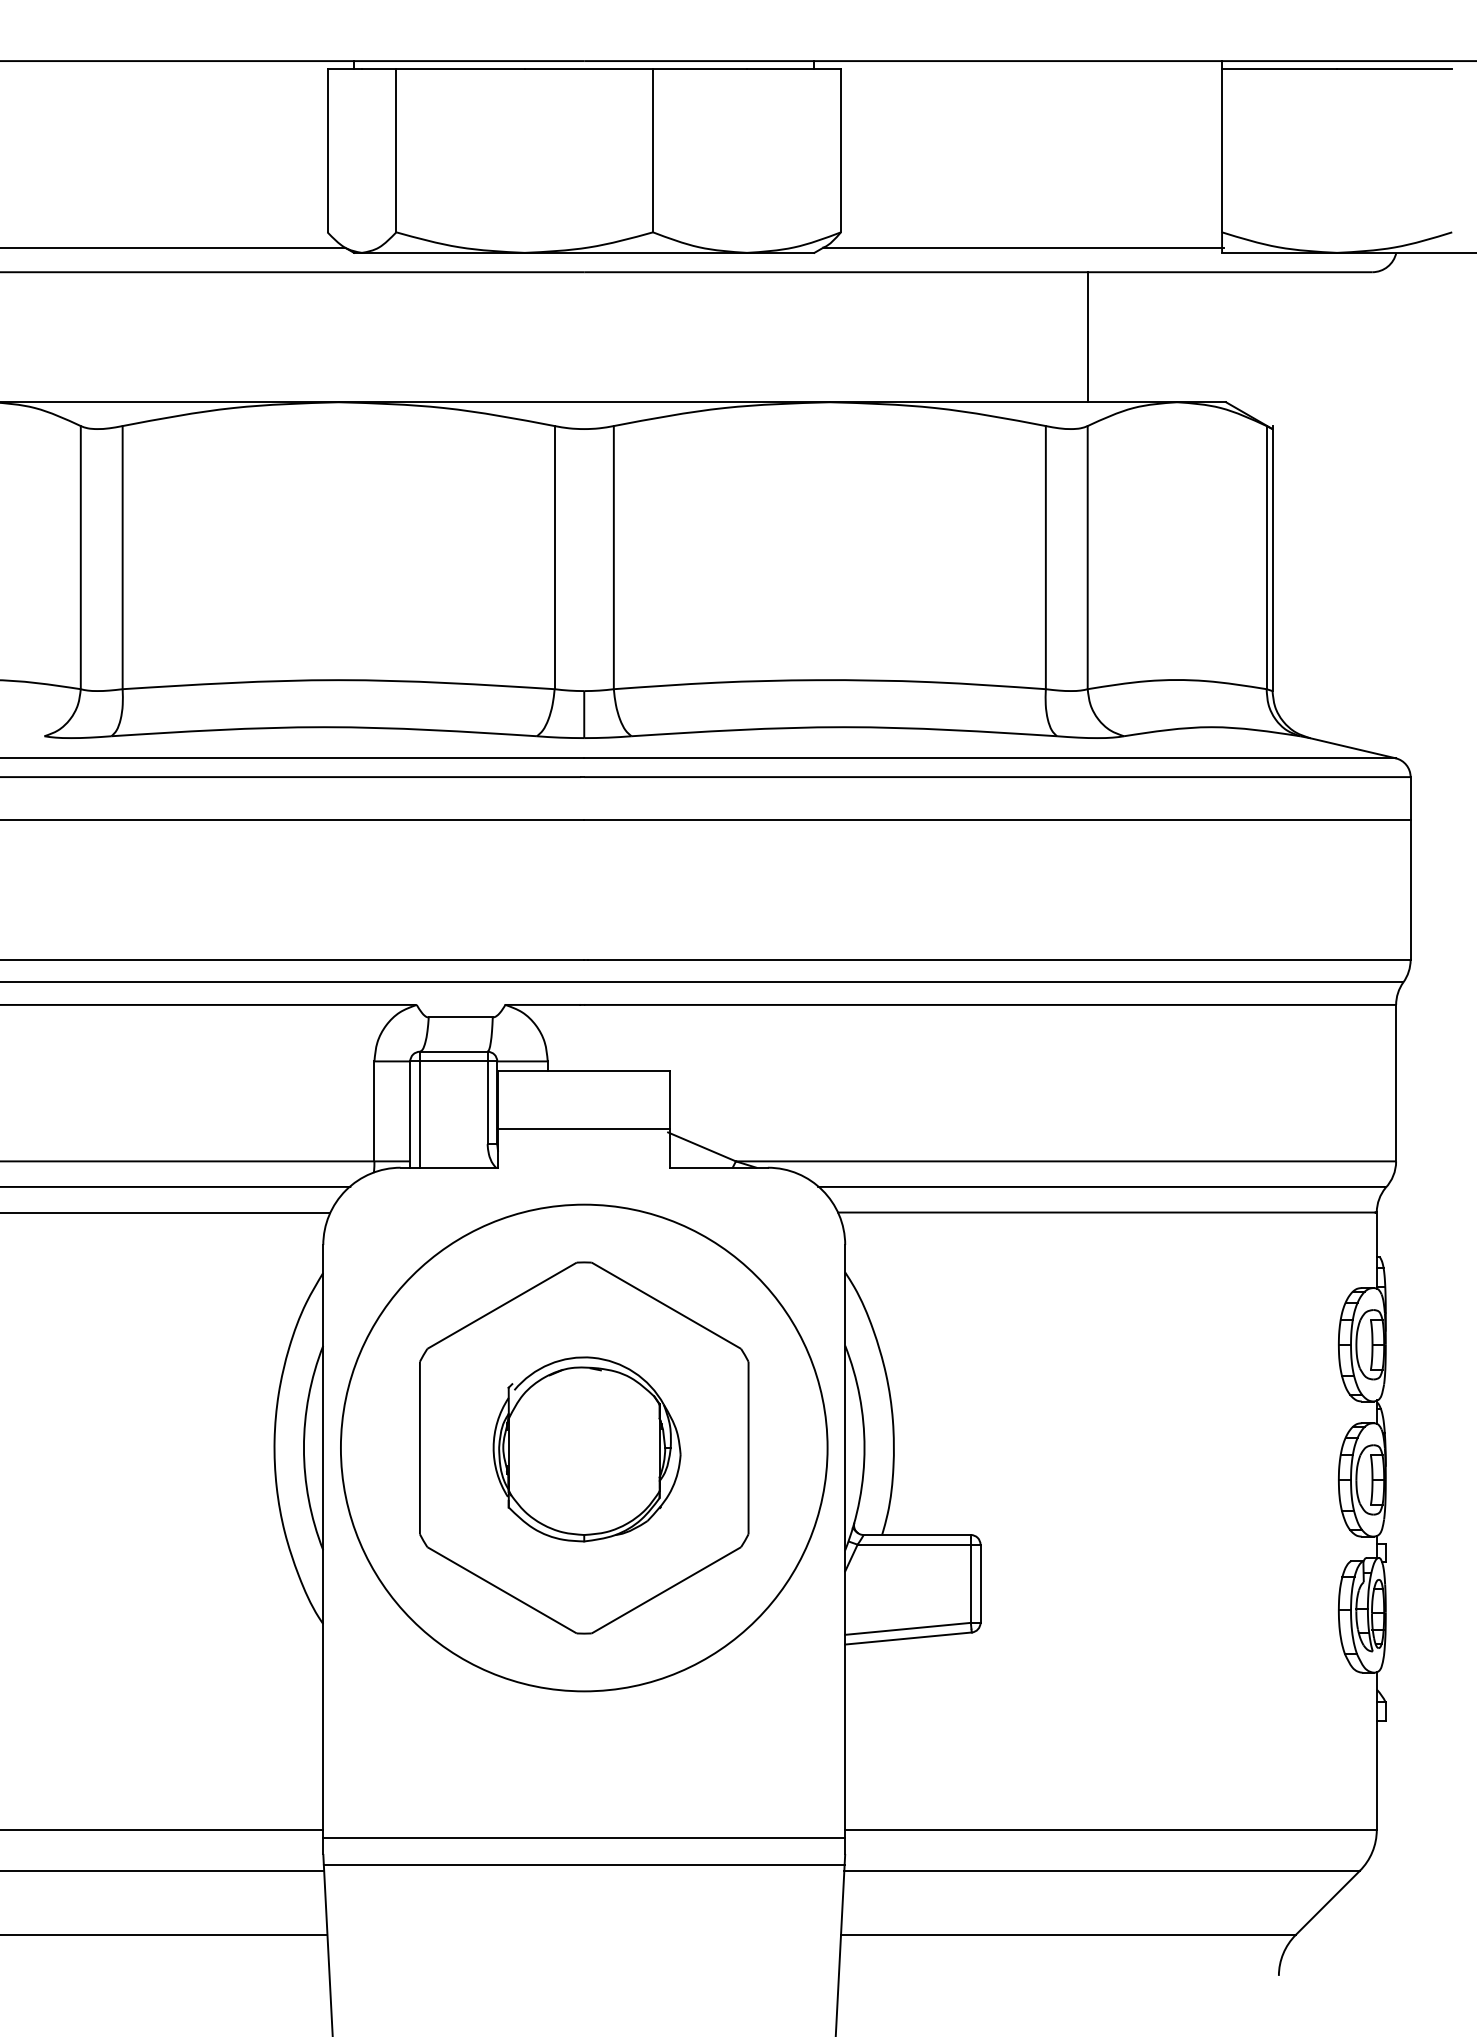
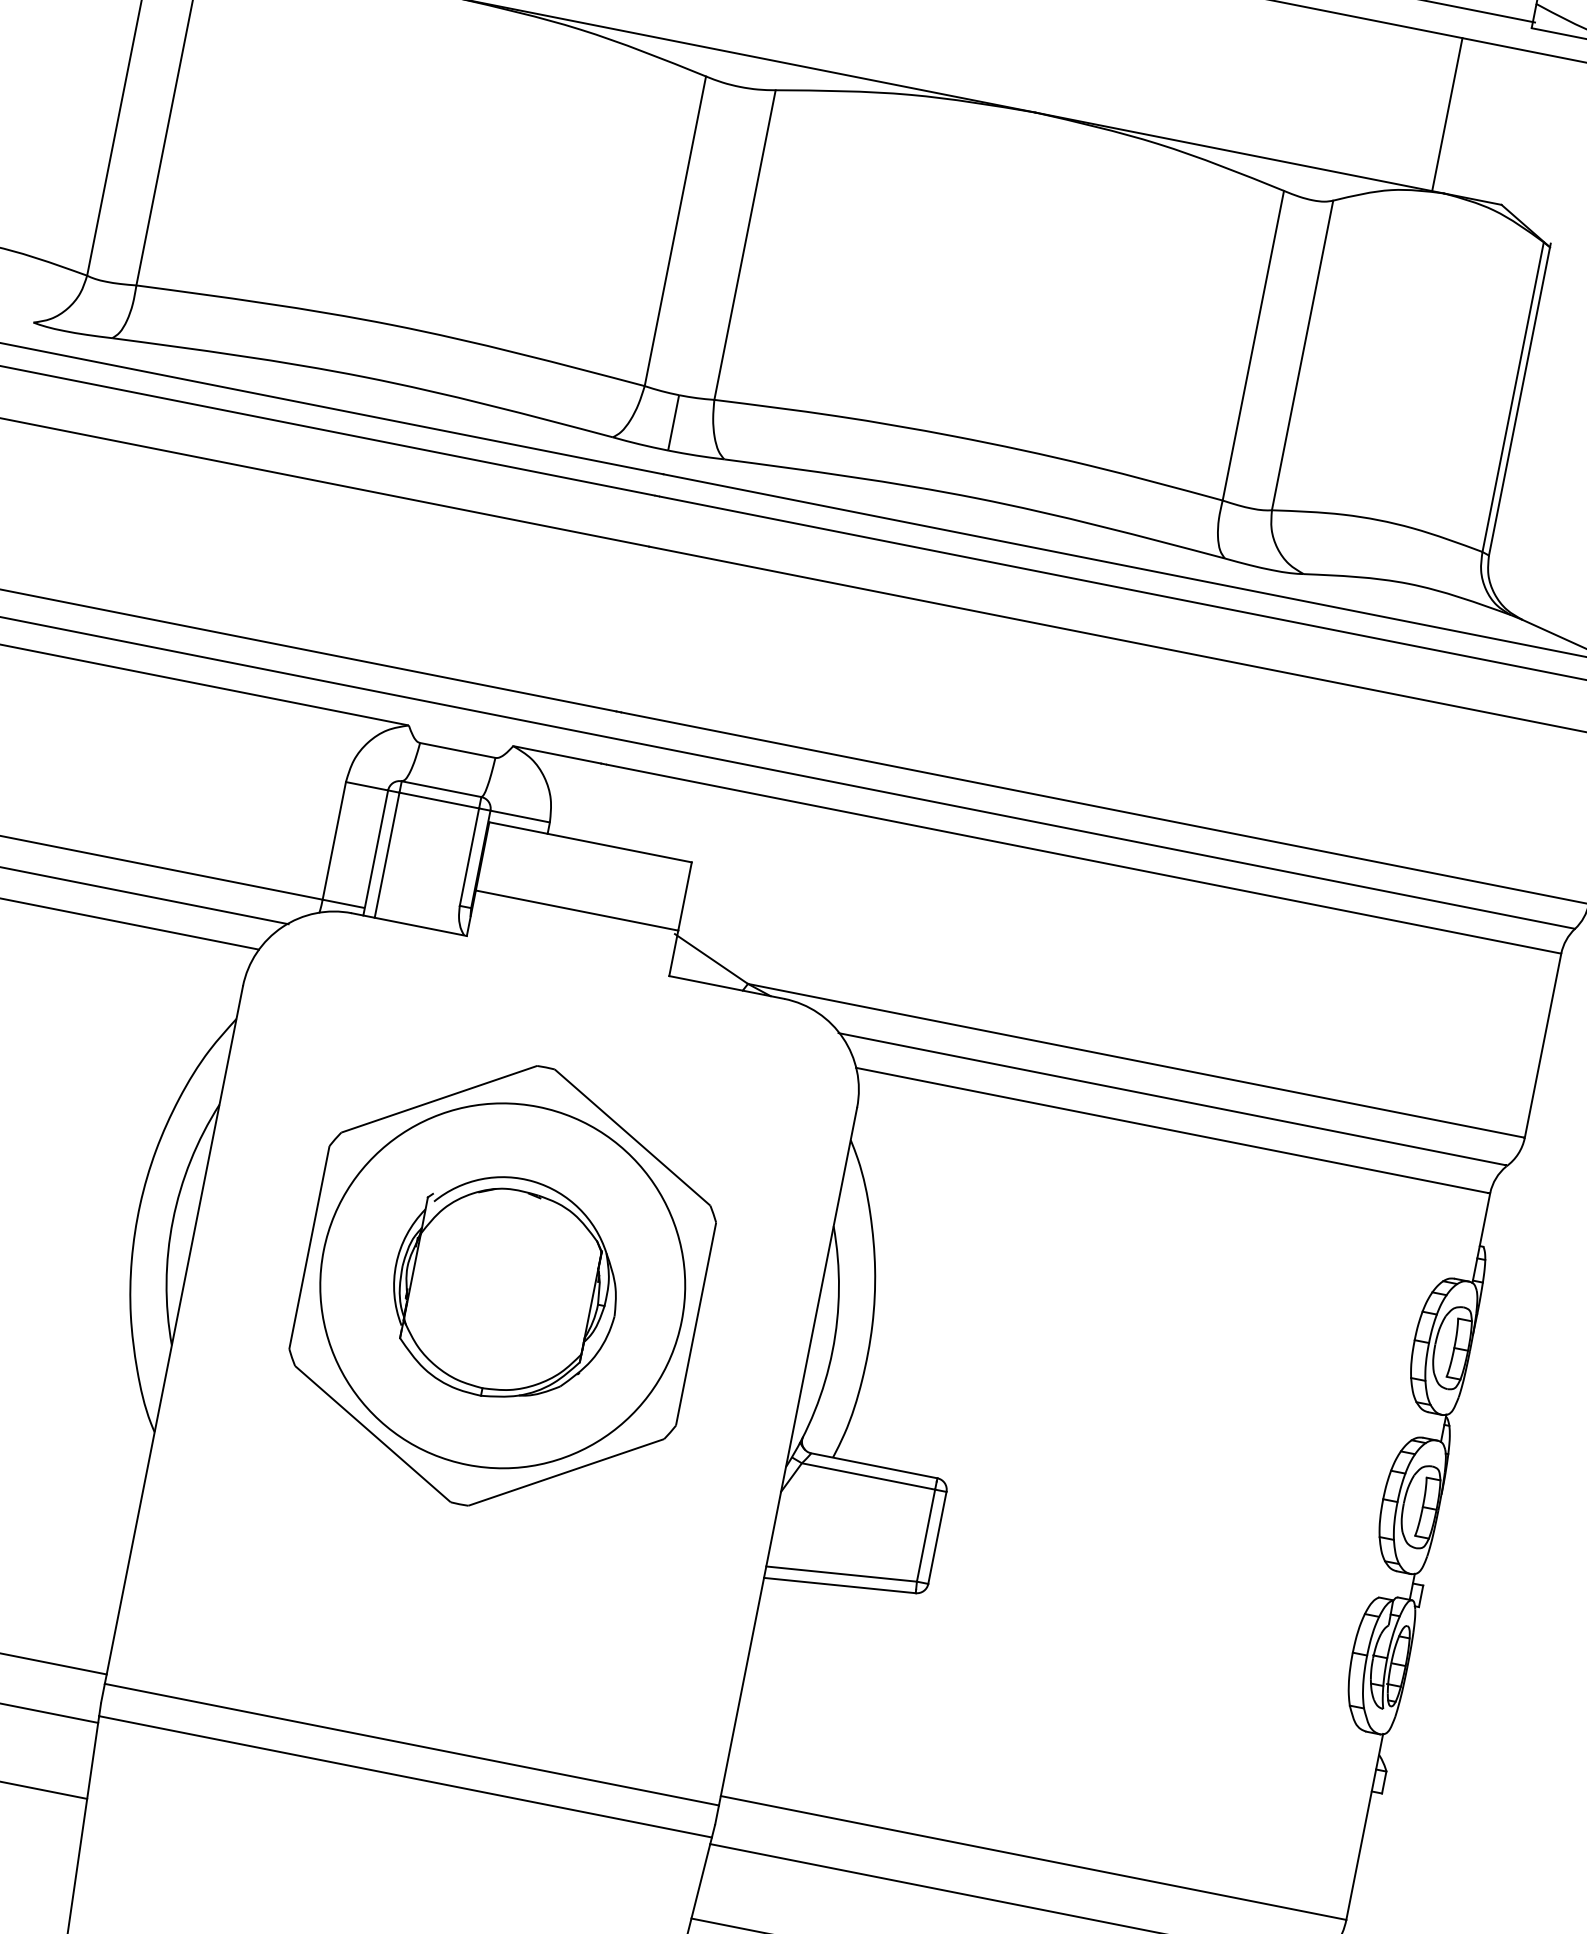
line: (1088, 337) -> (1447, 115), moved
circle: (584, 1447) -> (503, 1285), size x0.62

